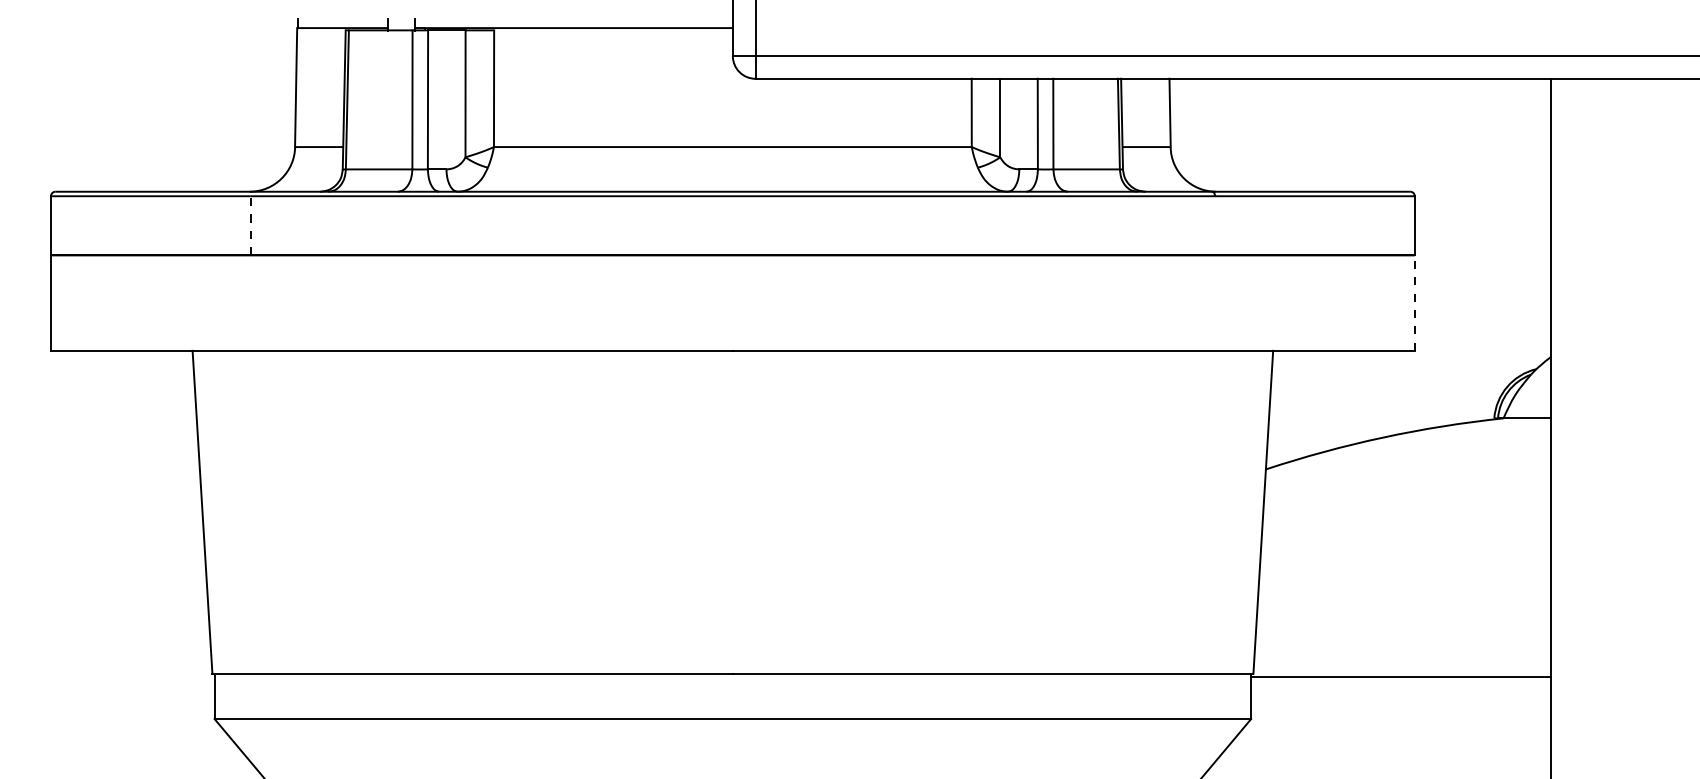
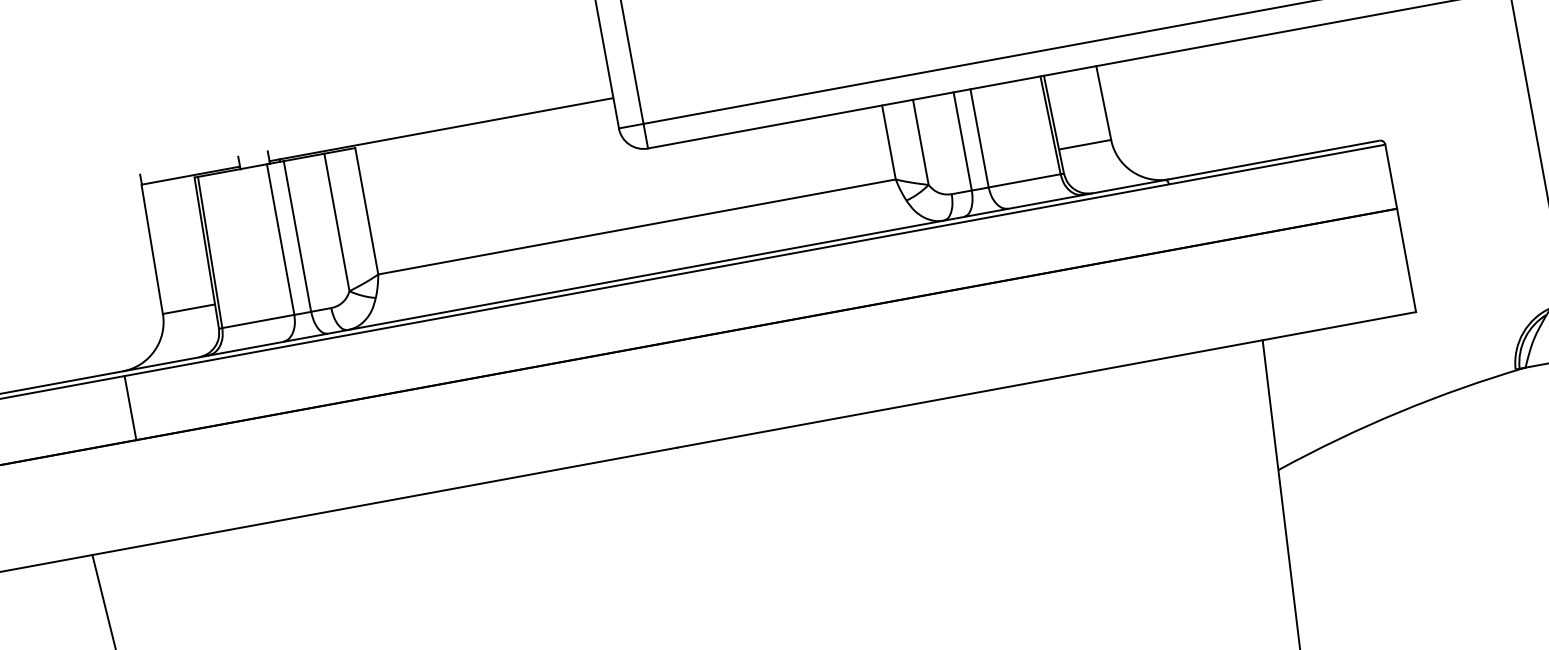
line: (250, 225) -> (130, 407), dashed -> solid
line: (1414, 303) -> (1406, 260), dashed -> solid

